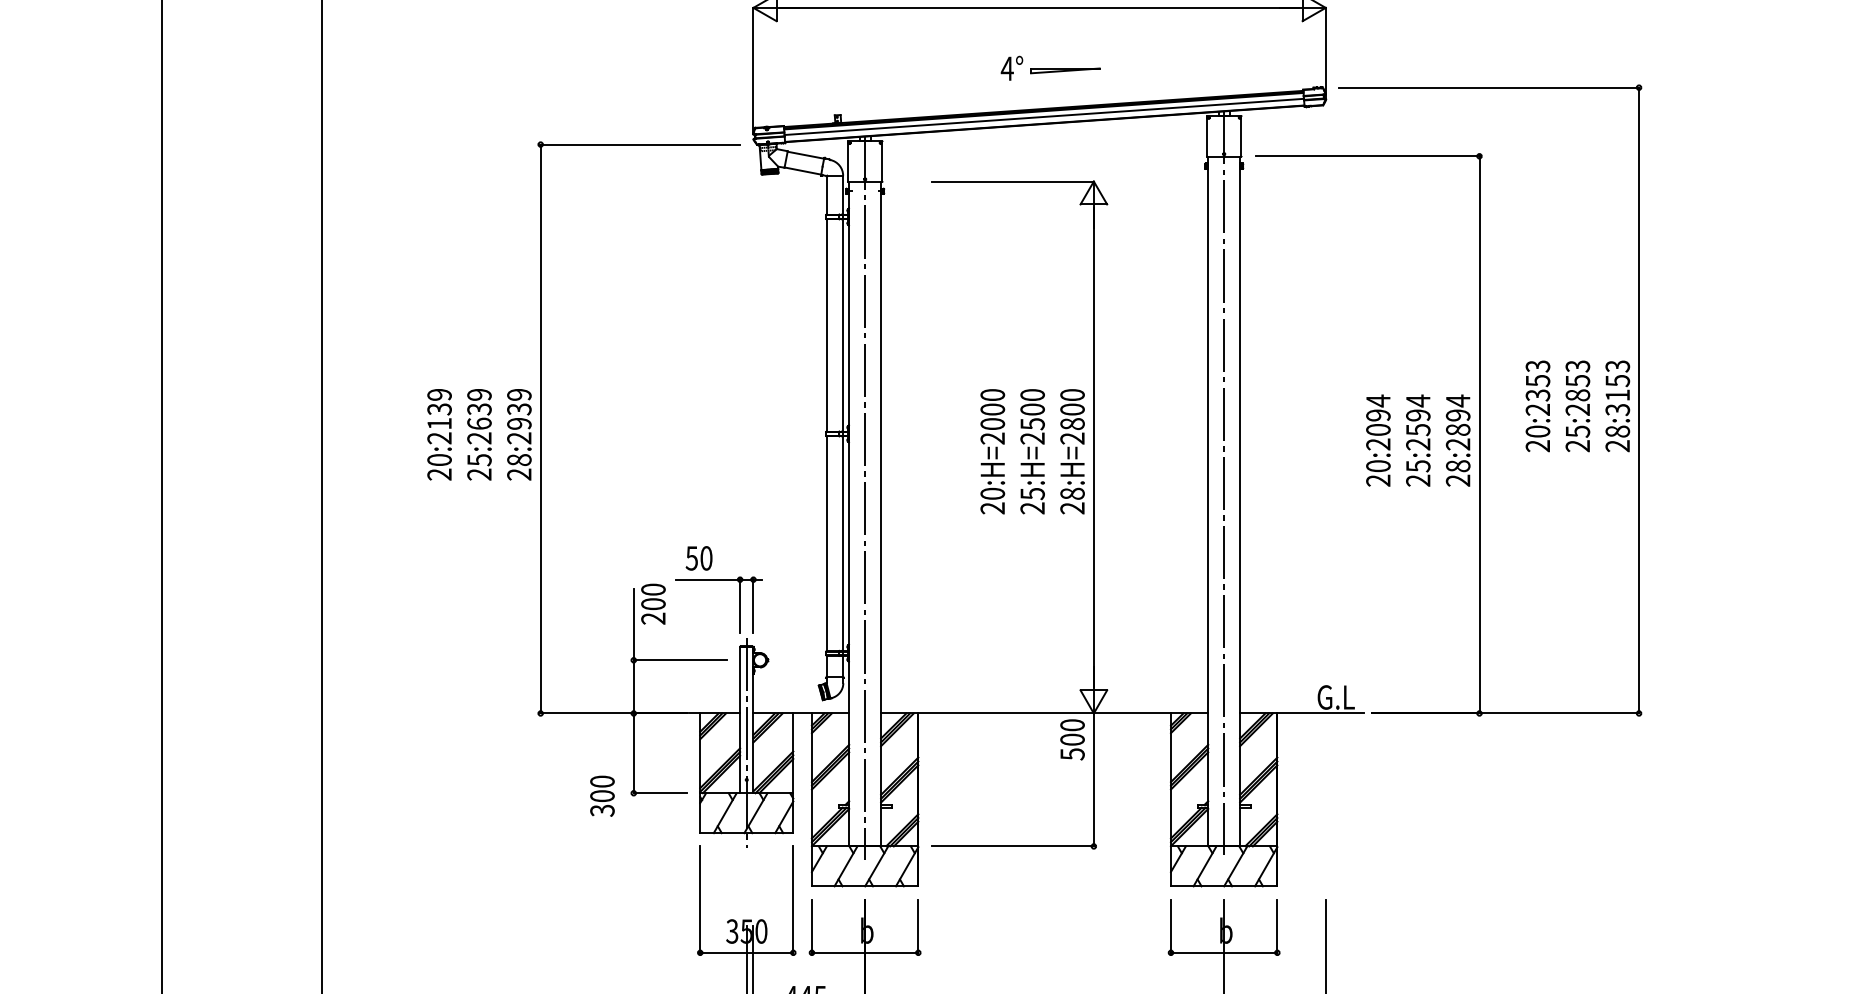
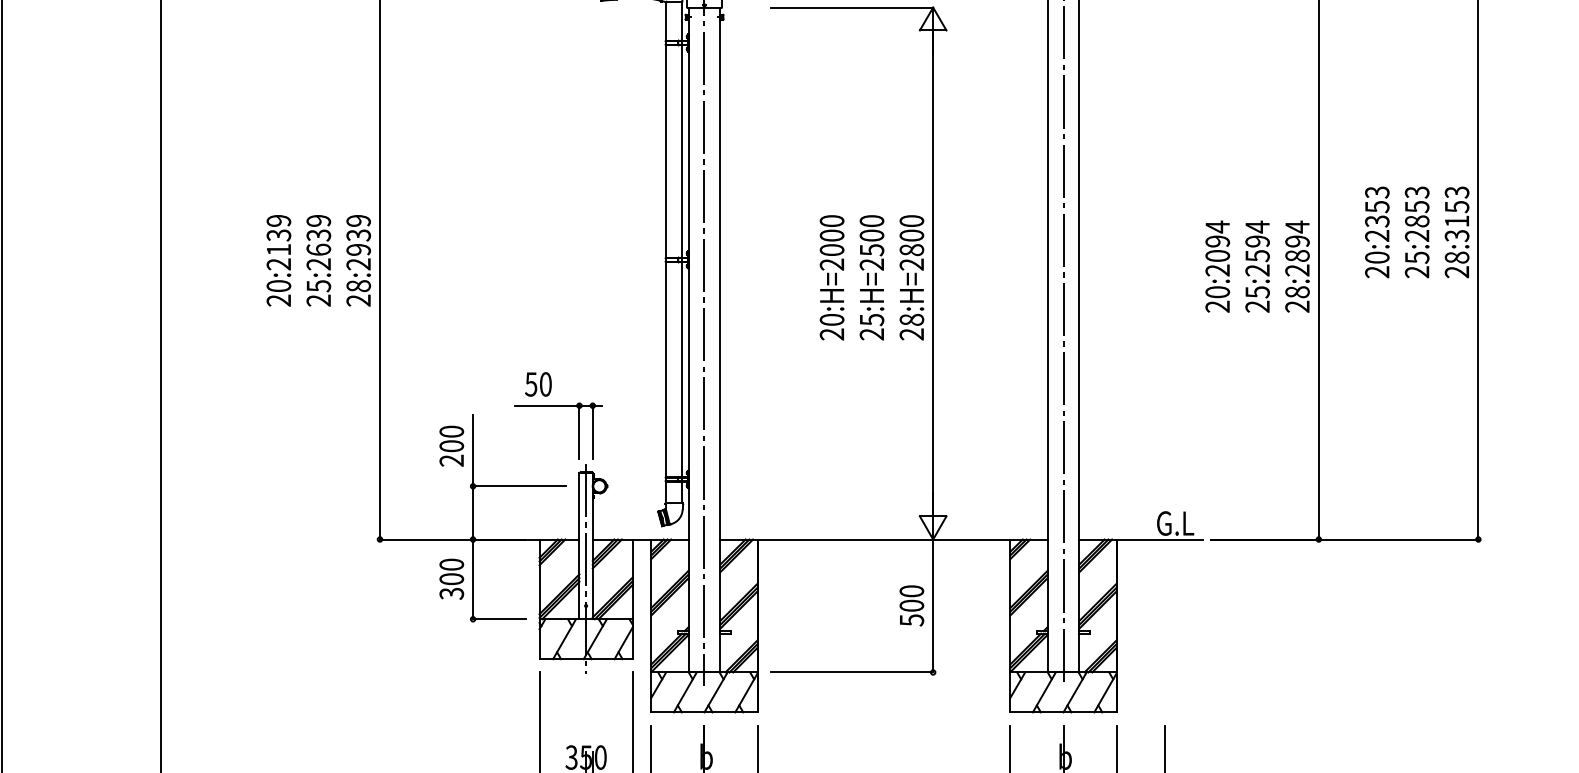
text: (653, 603) -> (451, 445), moved
text: (1072, 739) -> (911, 605), moved
text: (602, 795) -> (451, 578), moved

